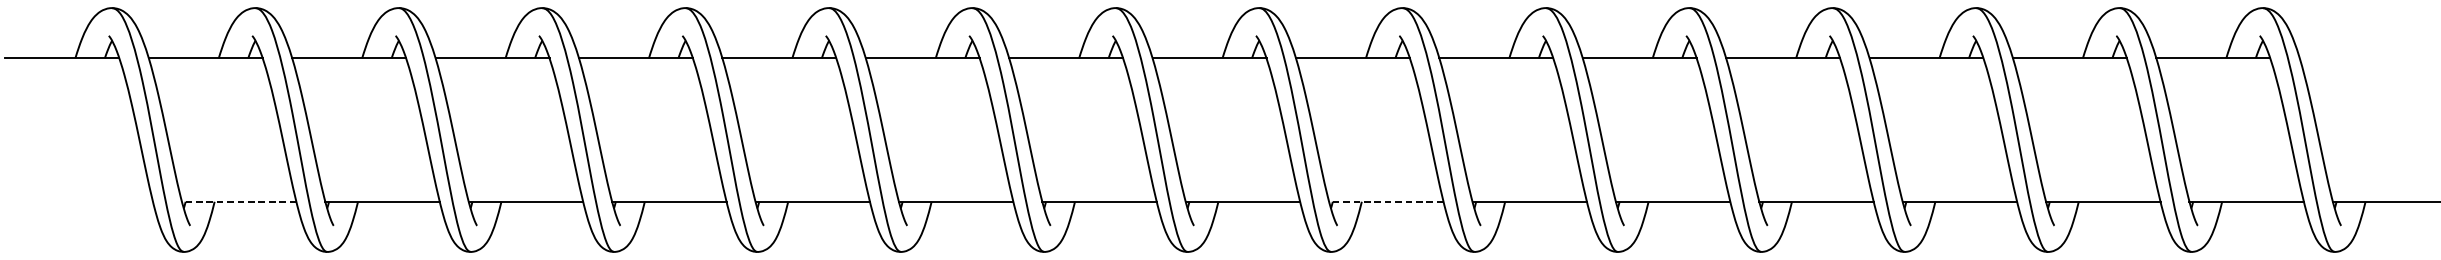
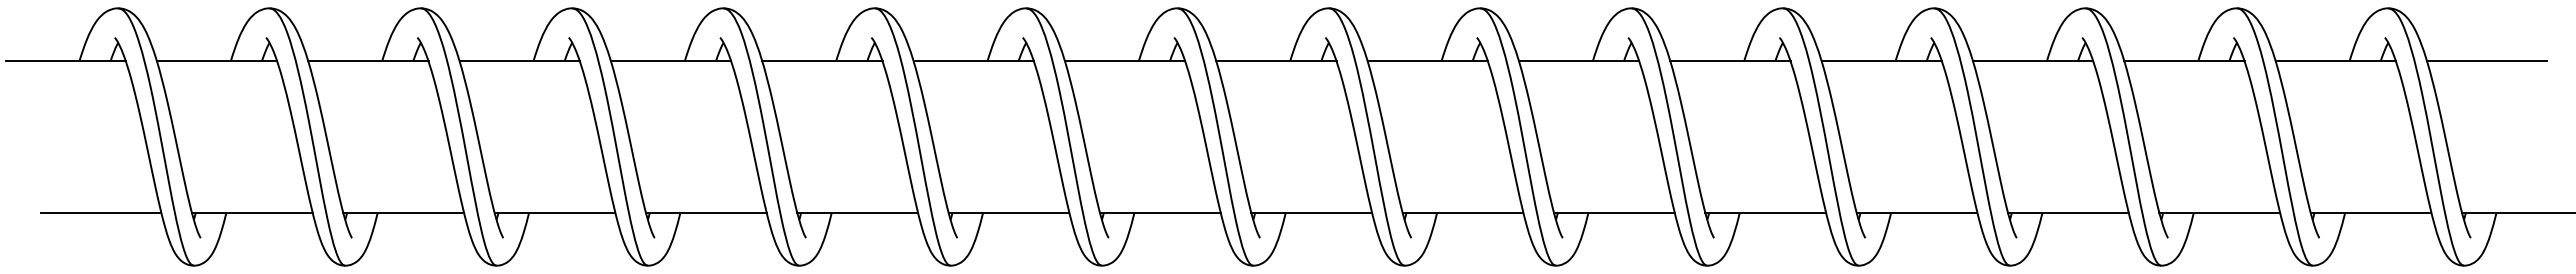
line: (2357, 58) -> (2487, 61), added
line: (95, 201) -> (100, 212), added
line: (238, 201) -> (251, 212), dashed -> solid
line: (1385, 201) -> (1462, 212), dashed -> solid

